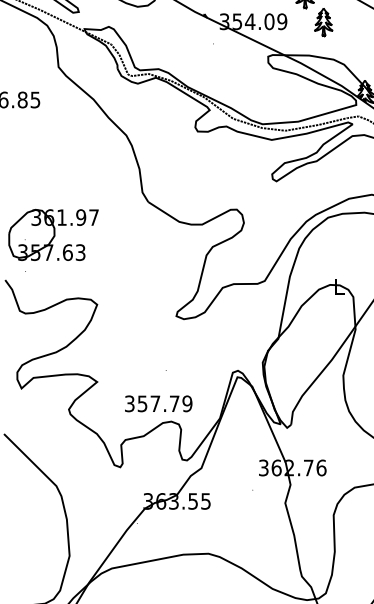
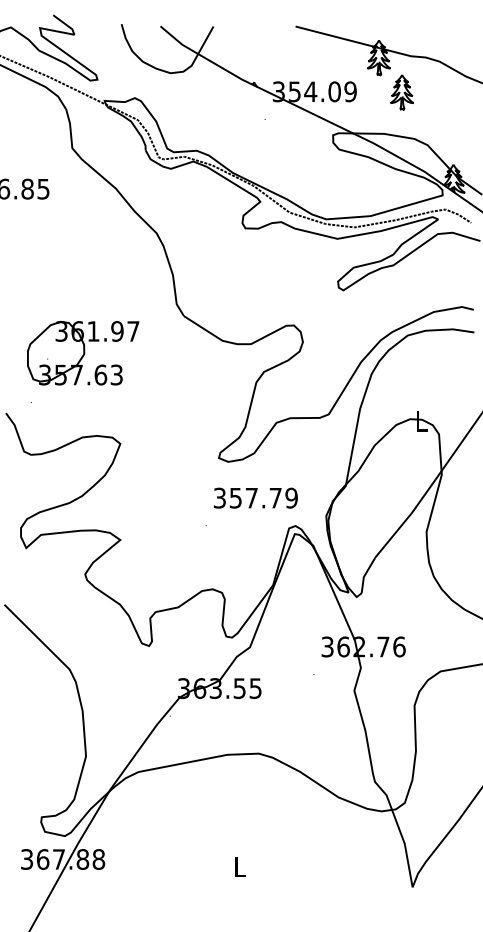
part: (53, 234) -> (83, 352), moved
text: (158, 403) -> (255, 497), moved

